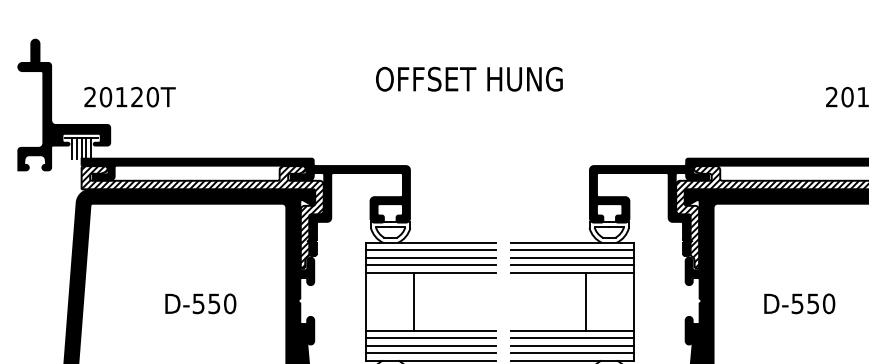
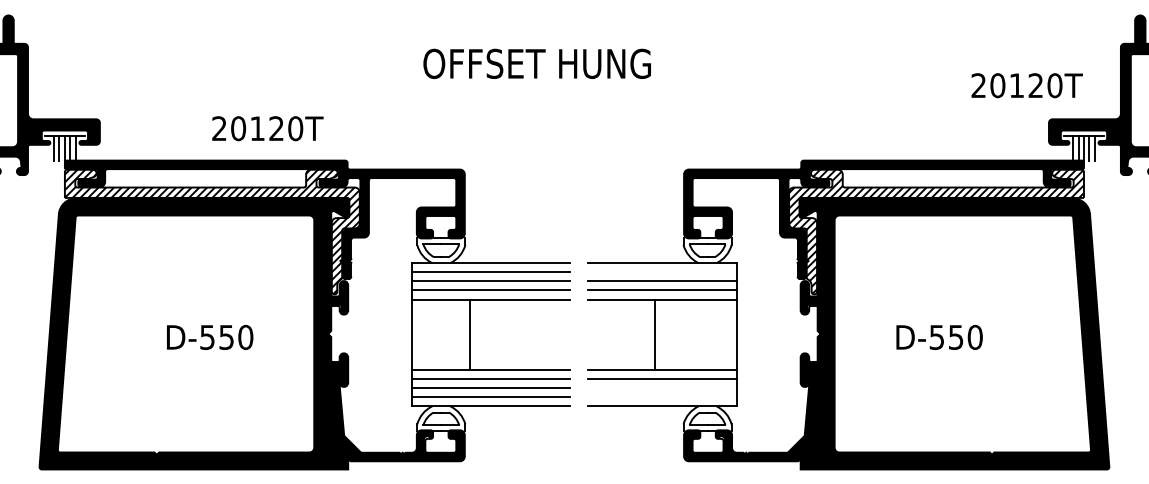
text: (129, 97) -> (267, 128), moved
line: (572, 250) -> (662, 272), removed
line: (586, 301) -> (655, 334), moved
line: (572, 345) -> (662, 388), removed
line: (572, 353) -> (662, 397), removed

